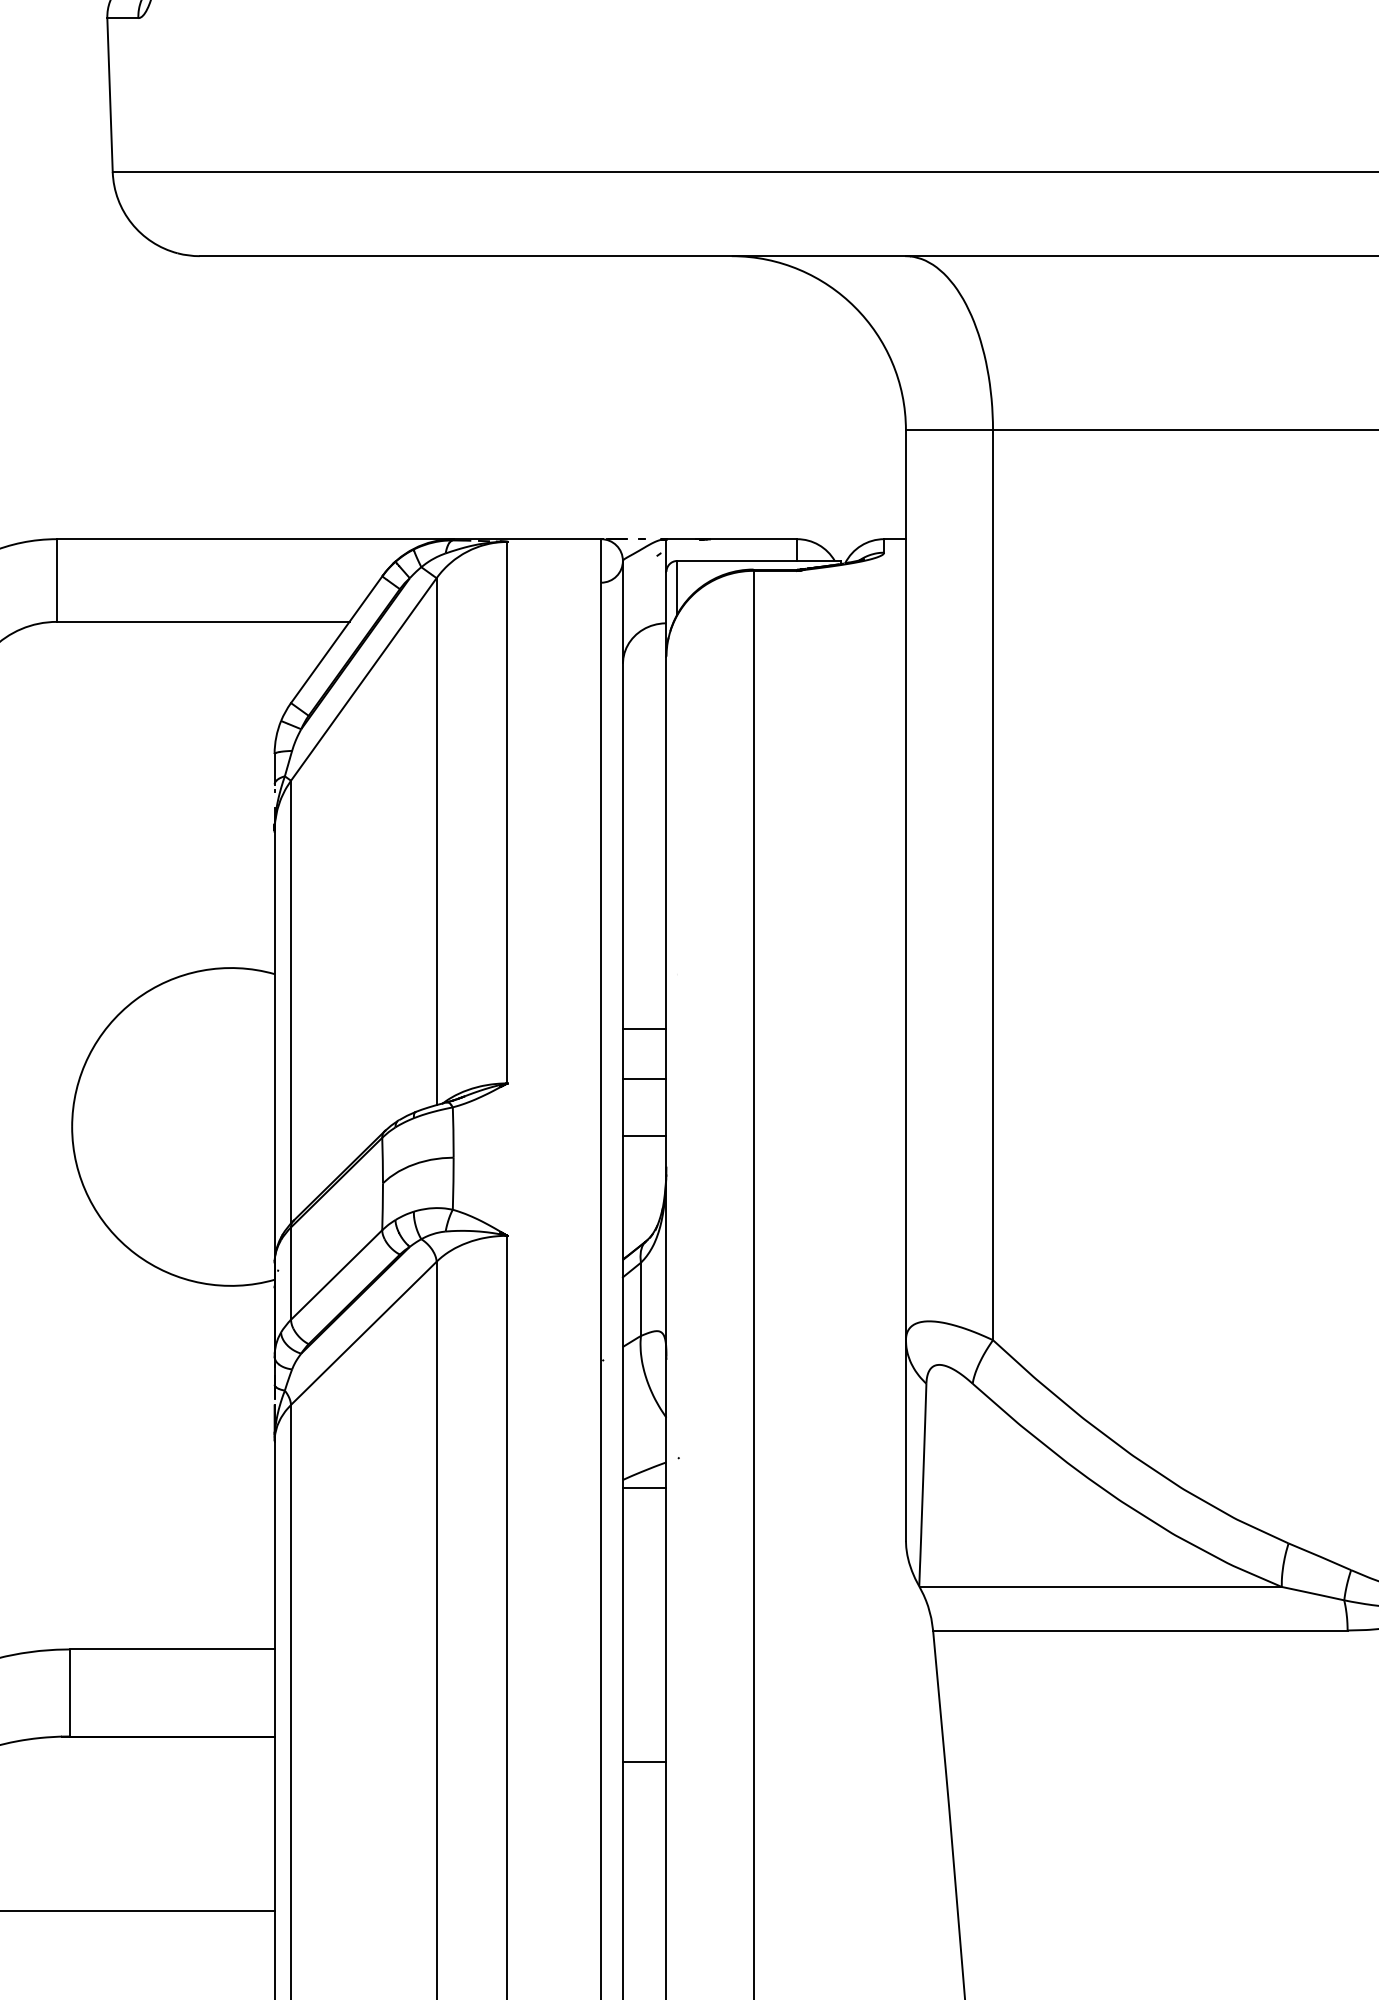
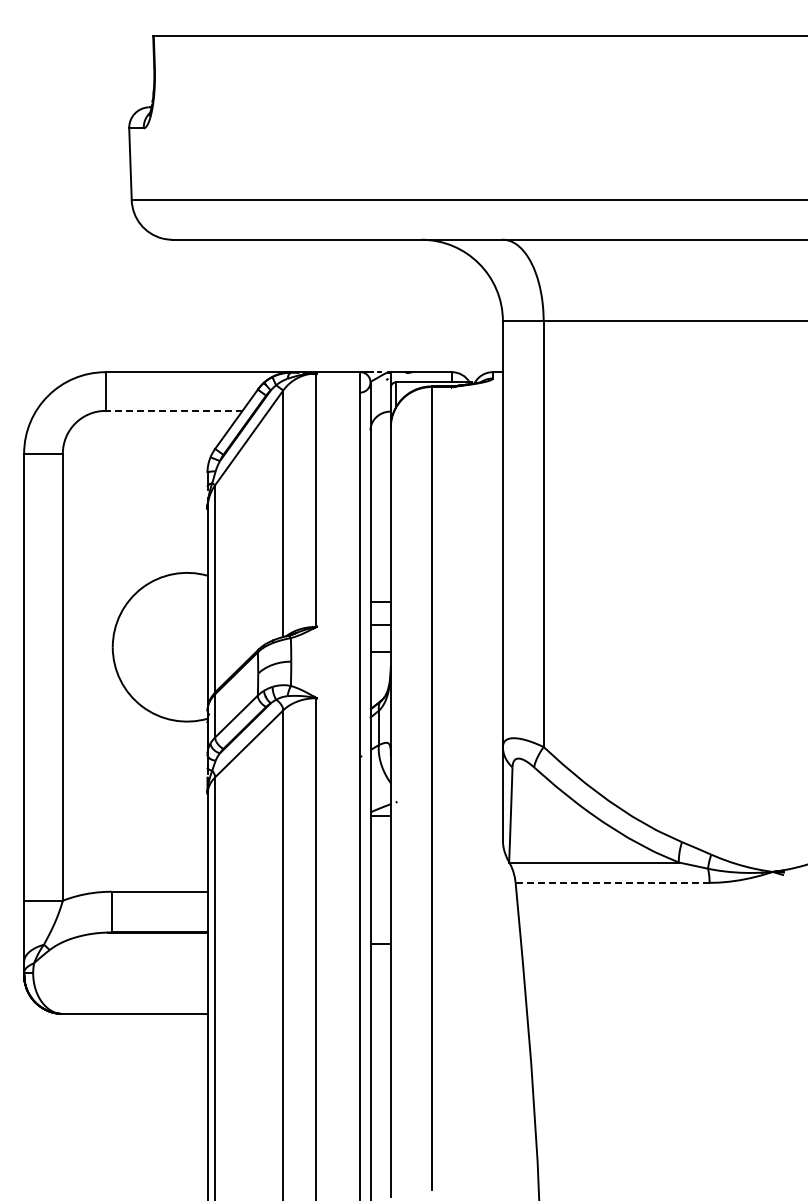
line: (201, 621) -> (173, 410), solid -> dashed
line: (1140, 1629) -> (612, 882), solid -> dashed

